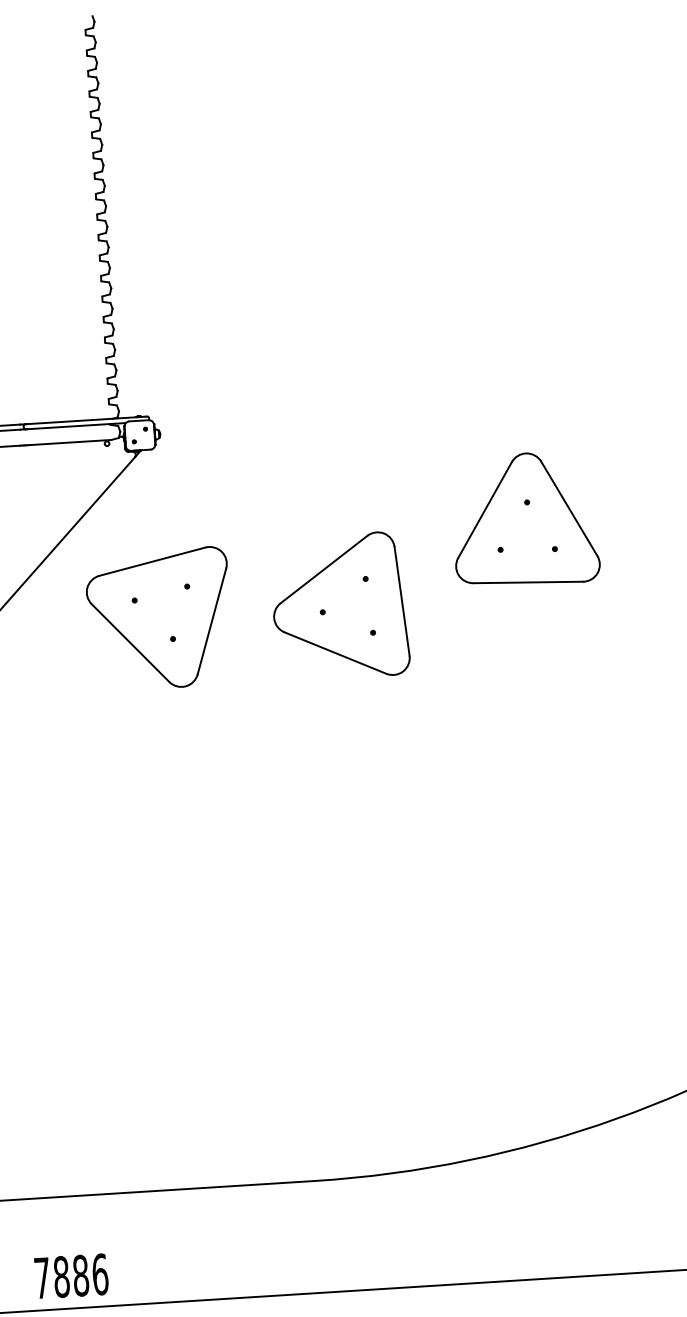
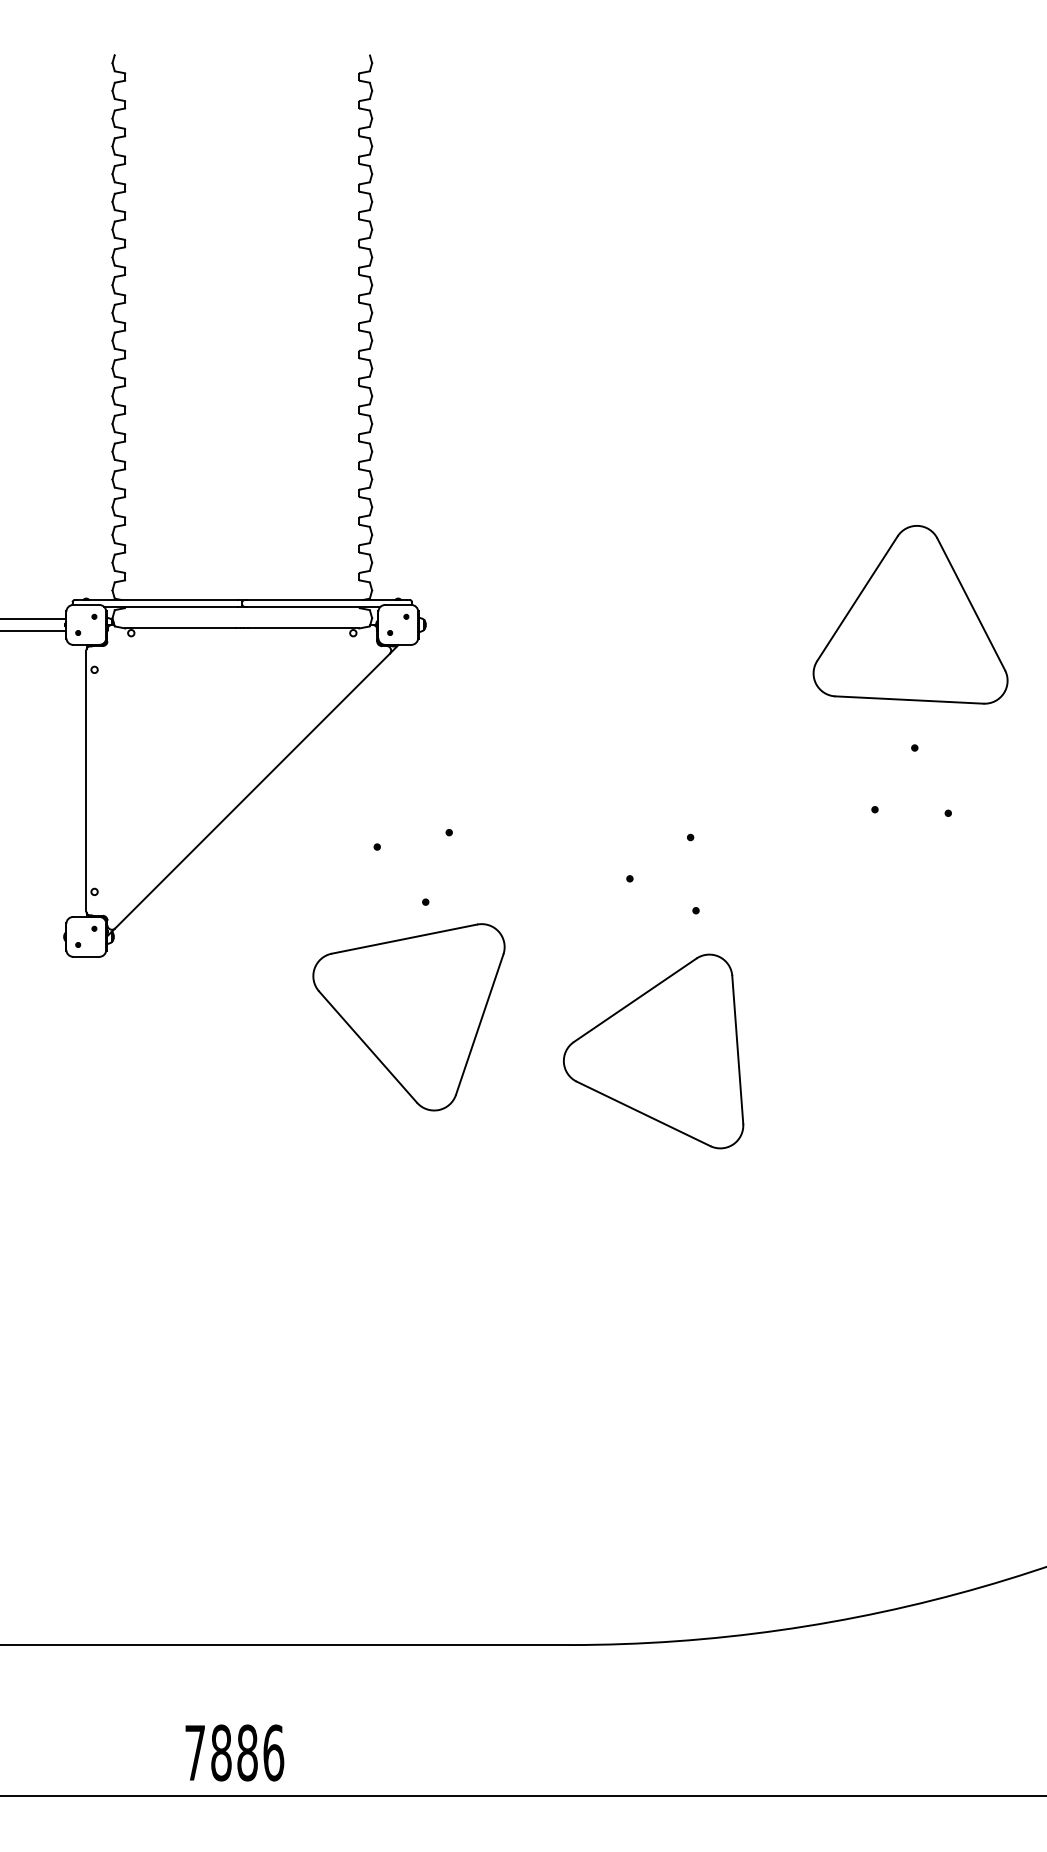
part: (525, 519) -> (910, 614), moved
part: (339, 606) -> (653, 1051), moved
part: (159, 619) -> (408, 1017), moved

